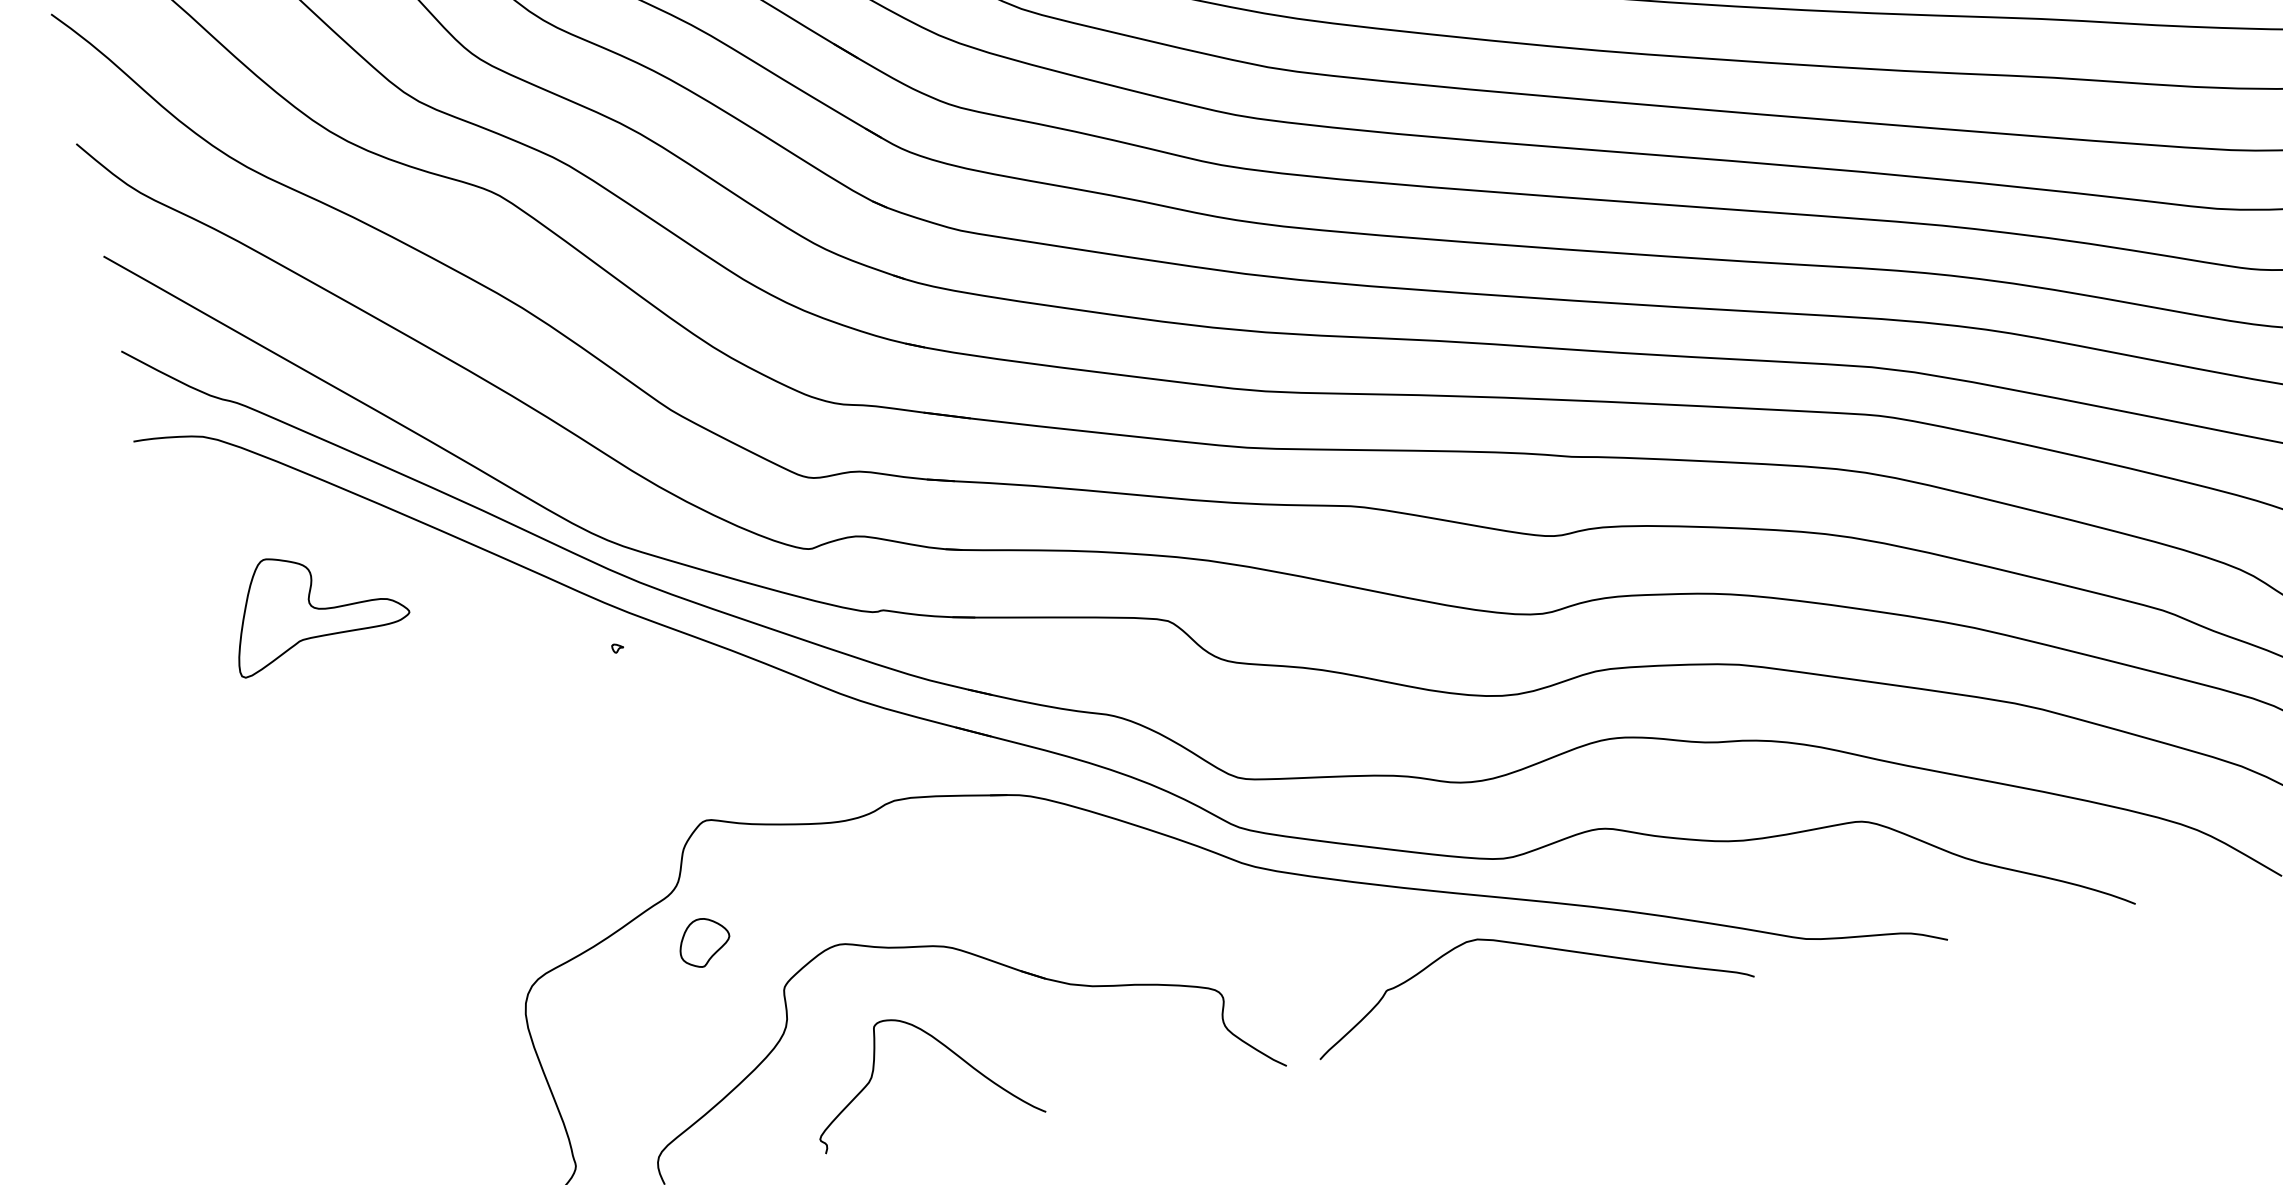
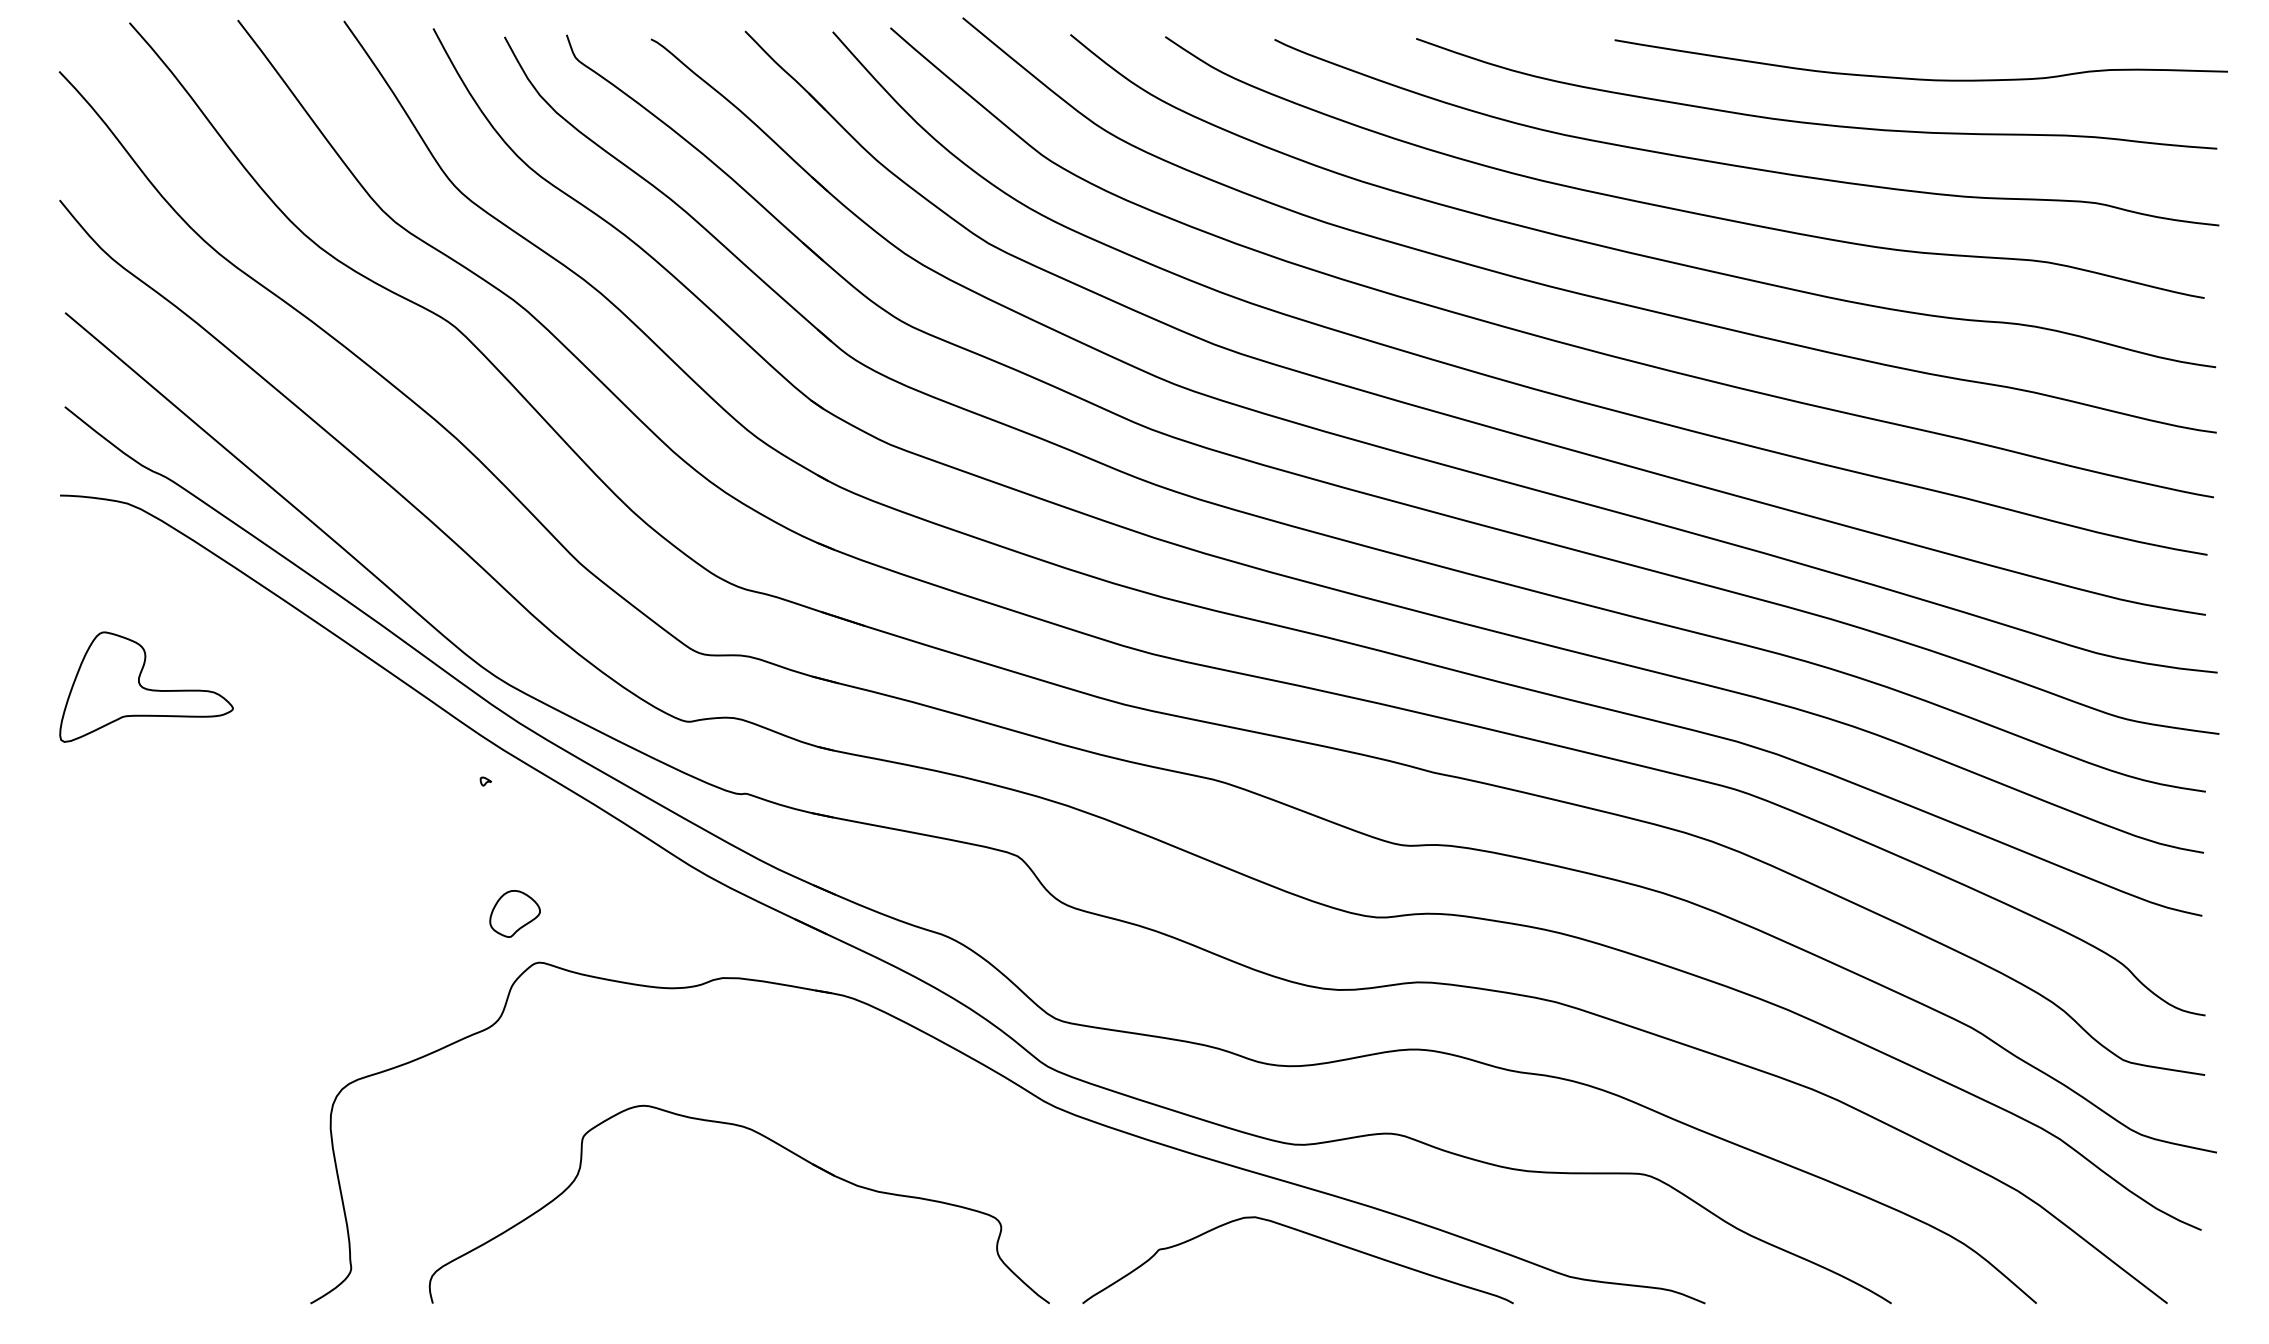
part: (317, 606) -> (146, 686), moved
part: (703, 942) -> (514, 913), moved
curve: (941, 1045) -> (723, 1220), removed

